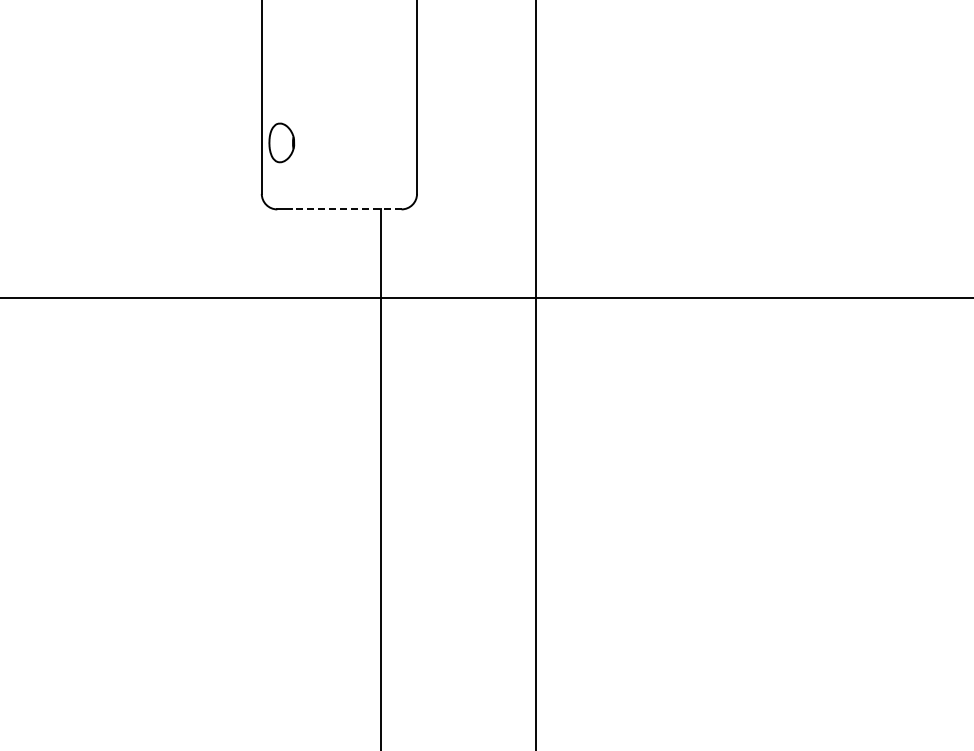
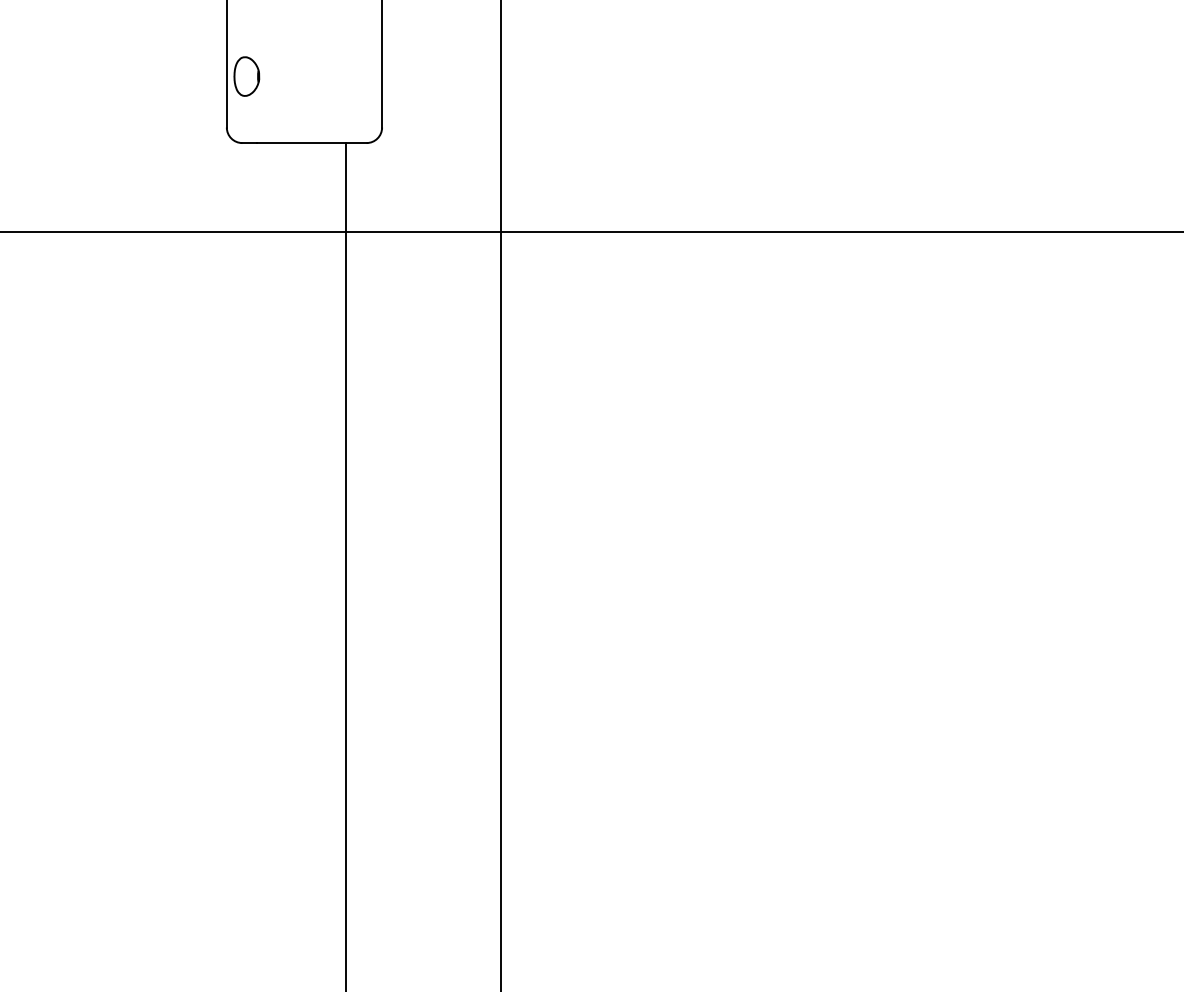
line: (346, 209) -> (311, 143), dashed -> solid

